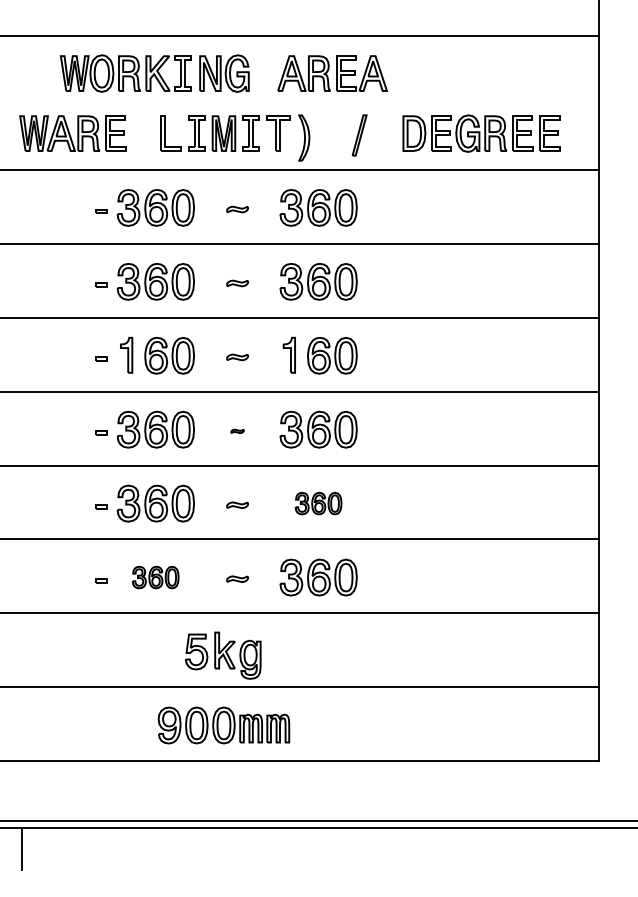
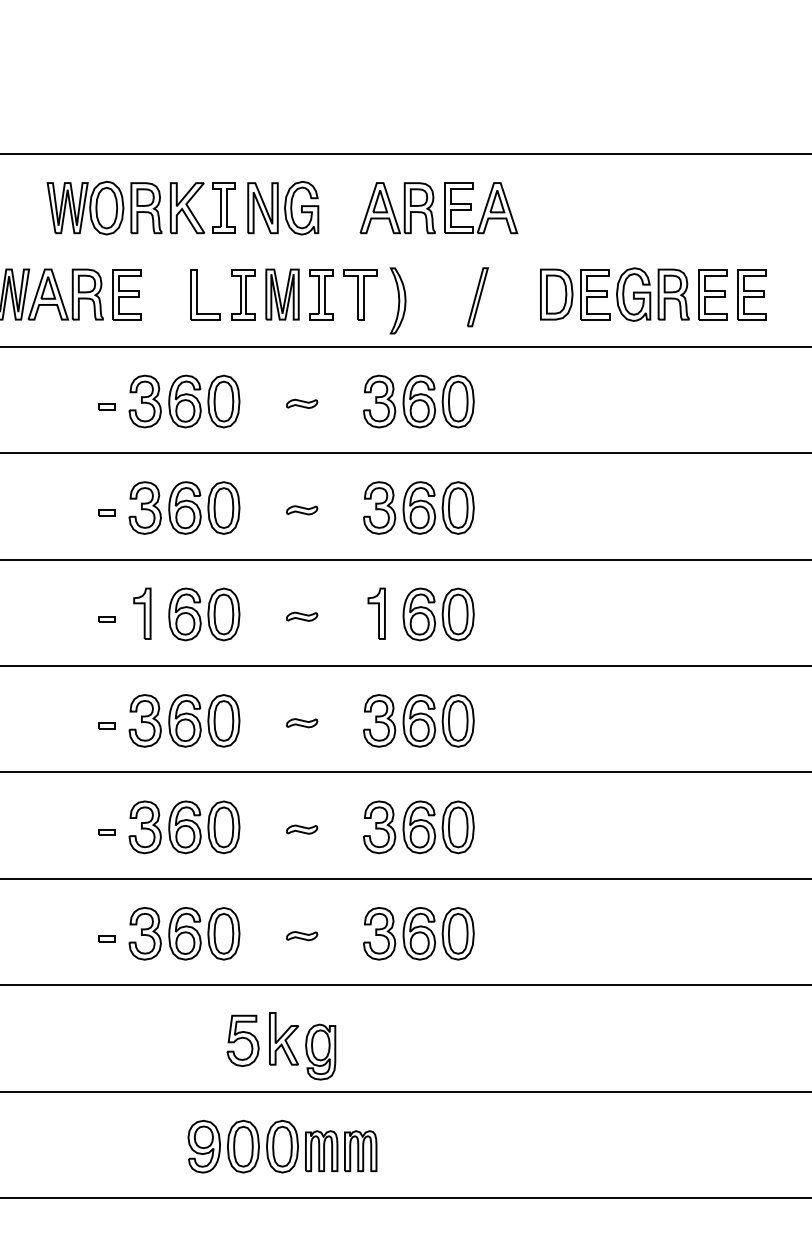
part: (237, 431) -> (302, 723), size x1.67
part: (318, 503) -> (418, 827), size x1.67
part: (155, 577) -> (183, 933), size x1.67

